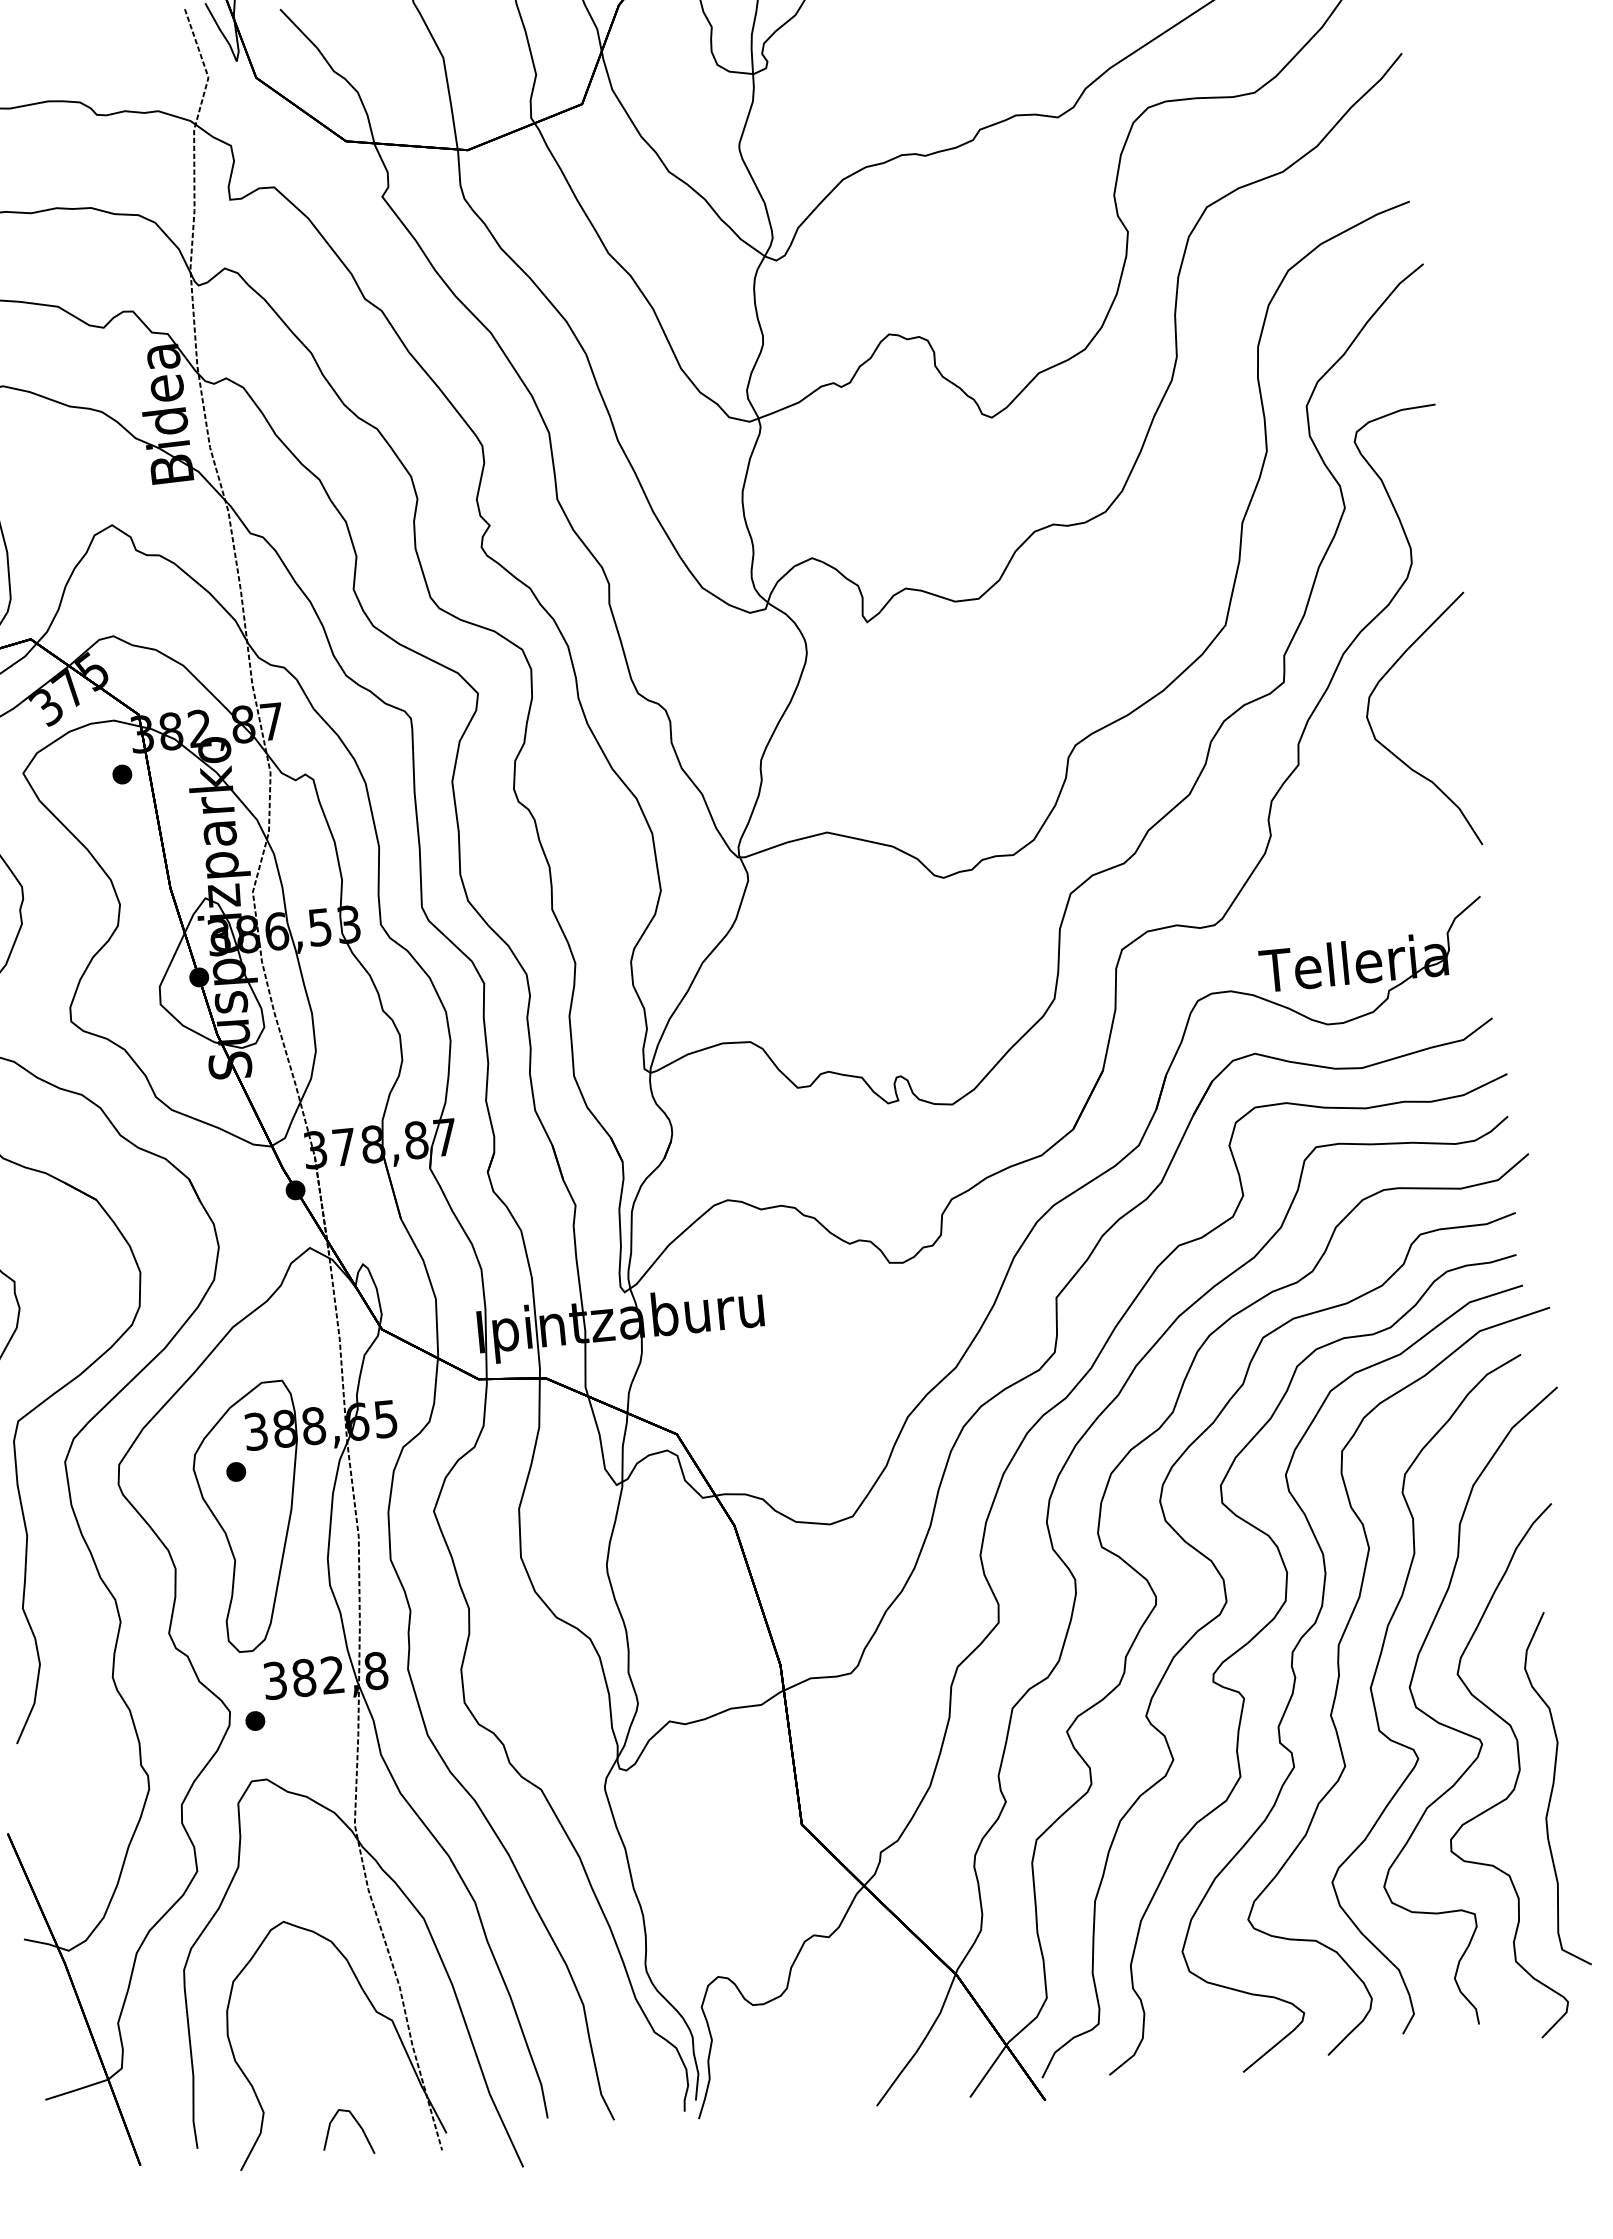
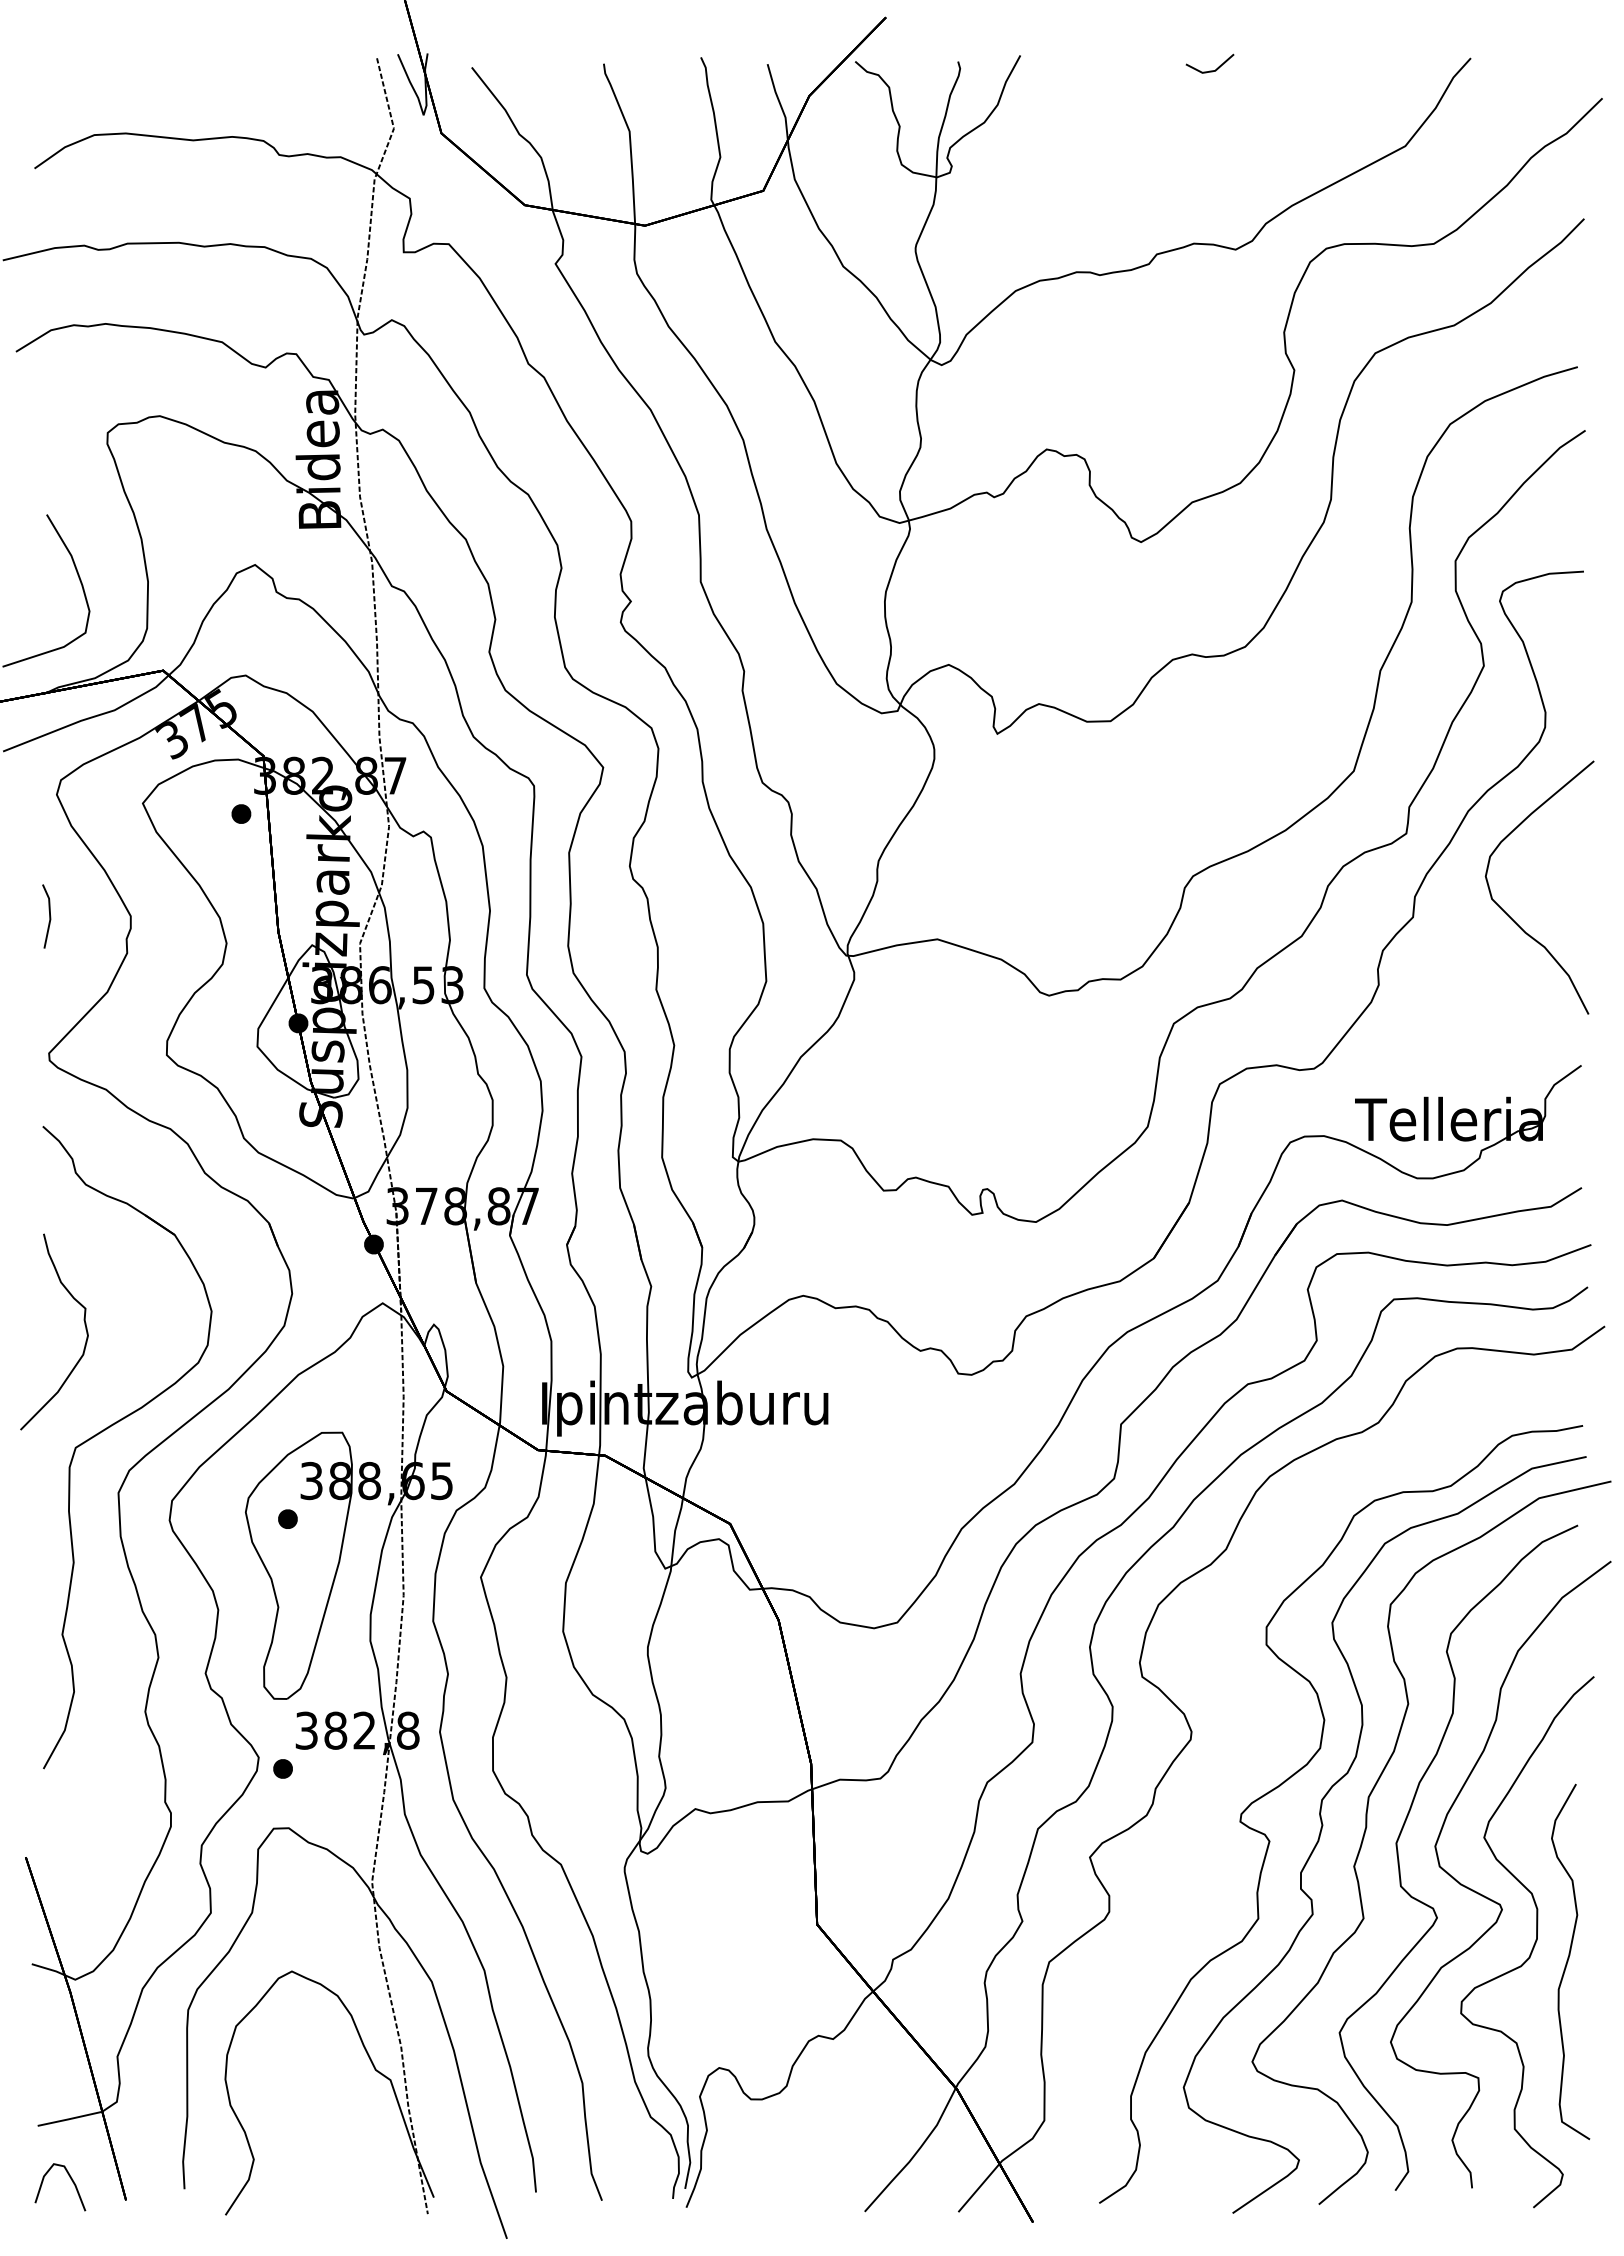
curve: (1221, 1613) -> (1255, 1754), removed
curve: (356, 2123) -> (70, 2179), moved

